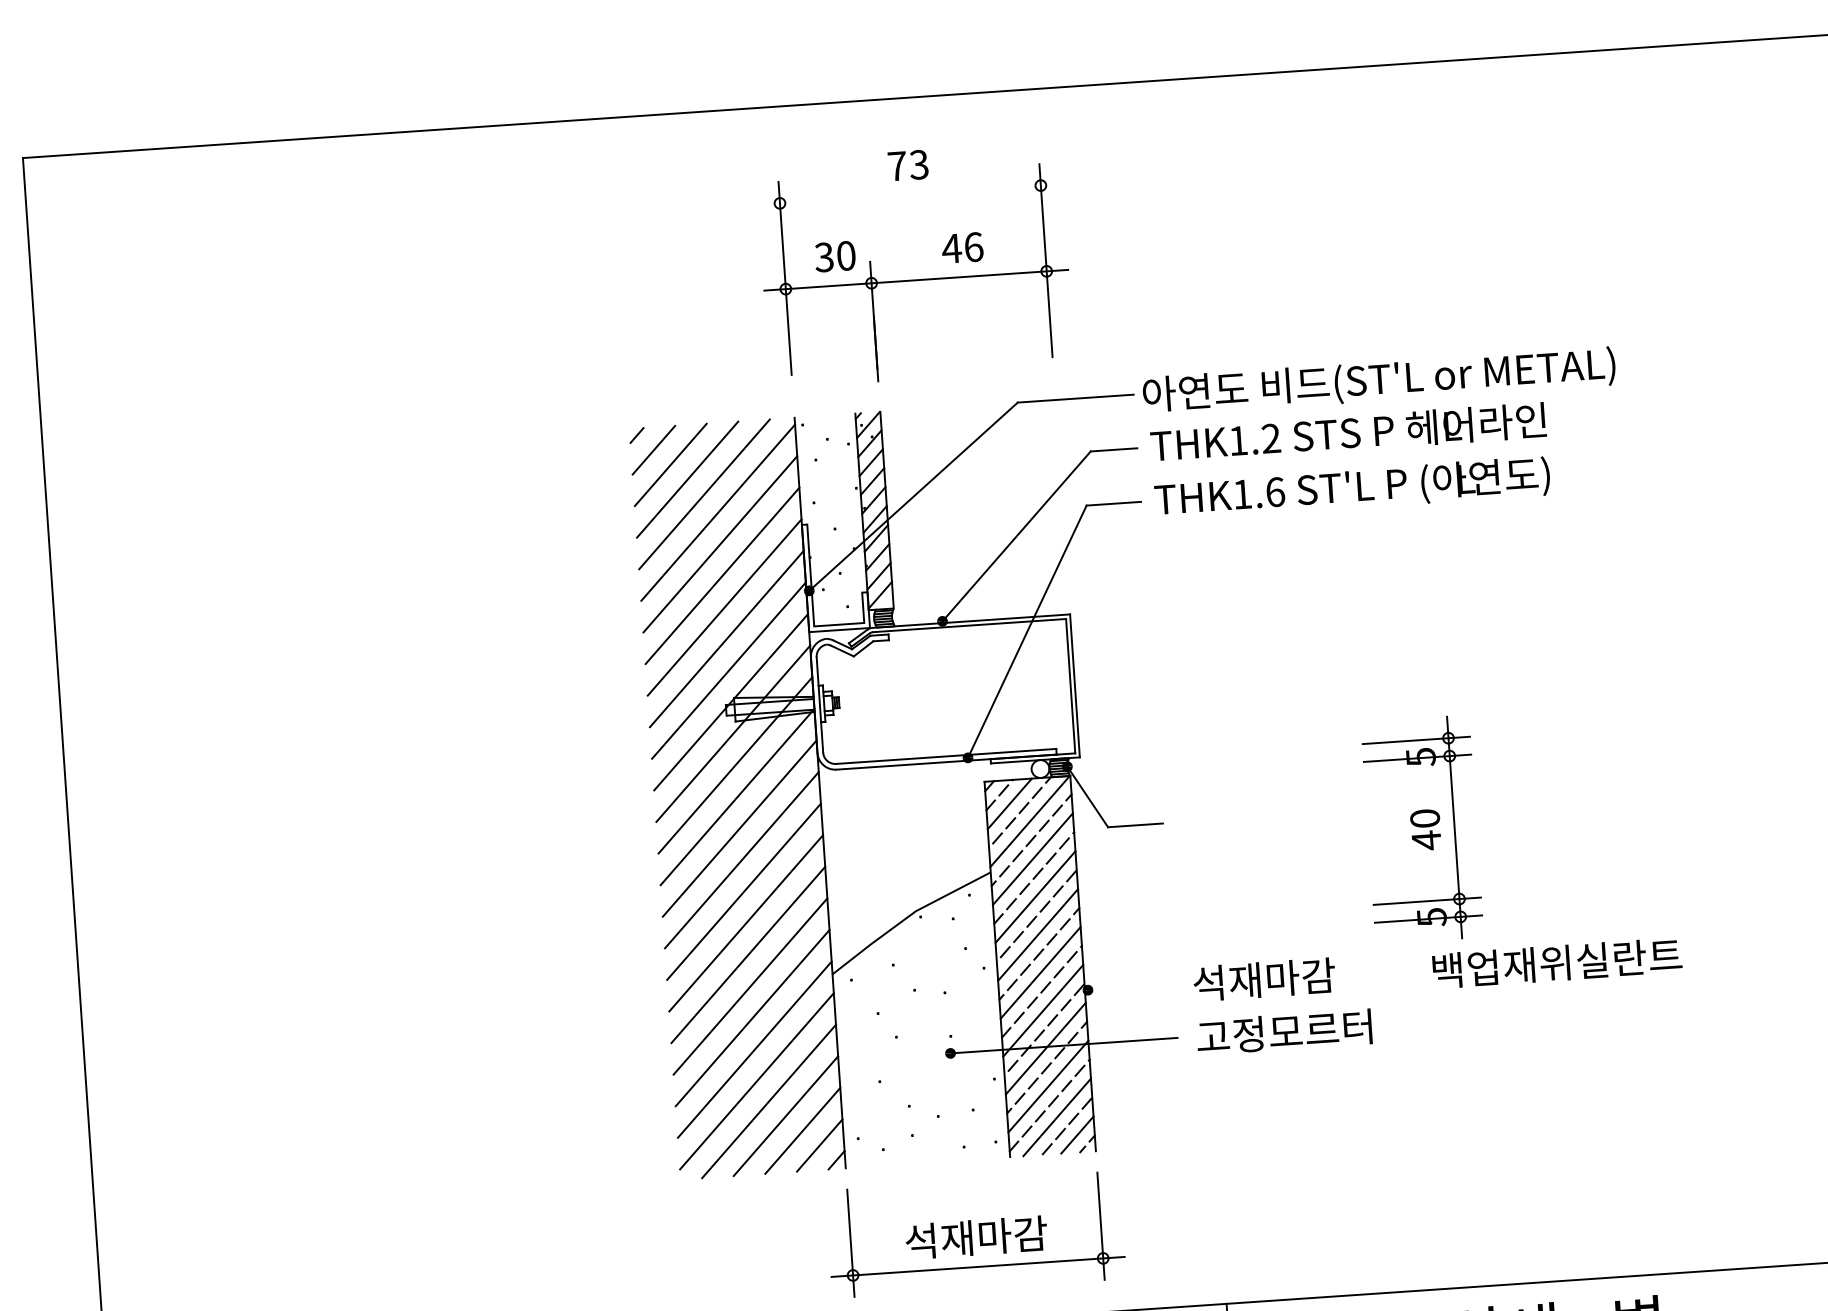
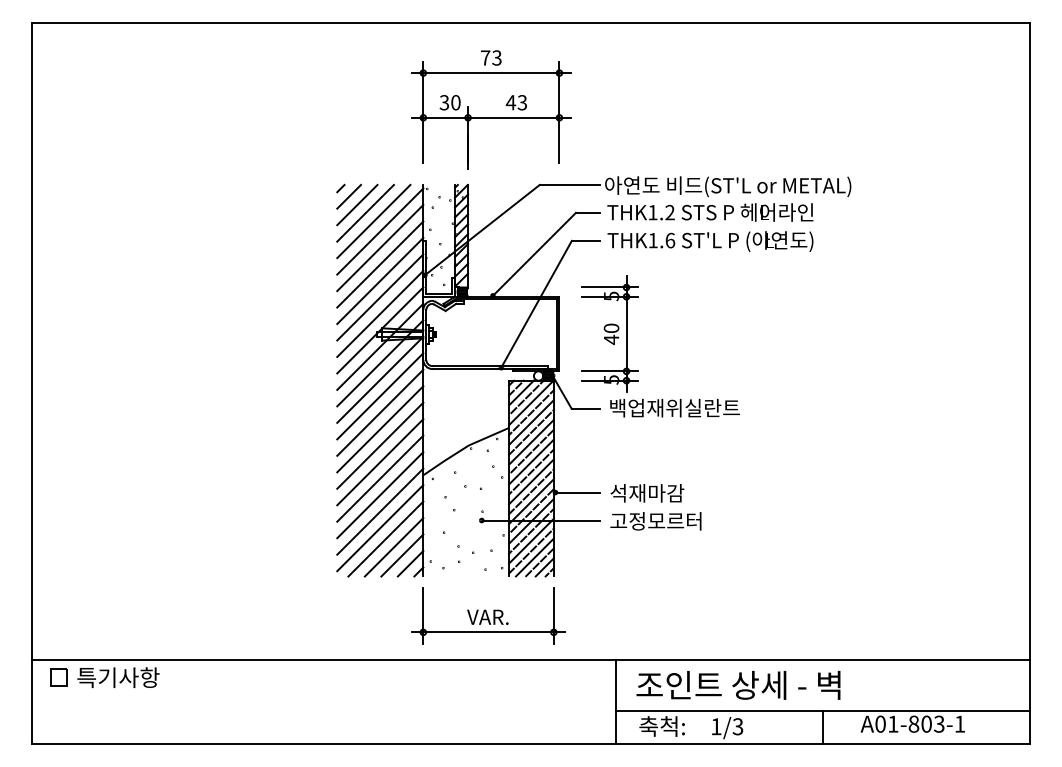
line: (910, 195) -> (491, 73), added
text: (973, 246) -> (522, 102), 46 -> 43
part: (1482, 895) -> (638, 370), moved
line: (1132, 987) -> (578, 492), added
text: (975, 1236) -> (488, 616), 석재마감 -> VAR.

